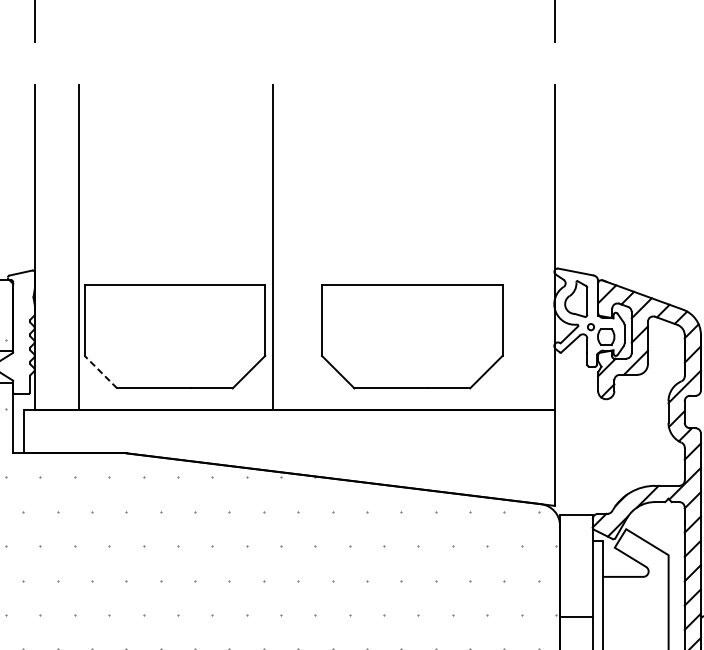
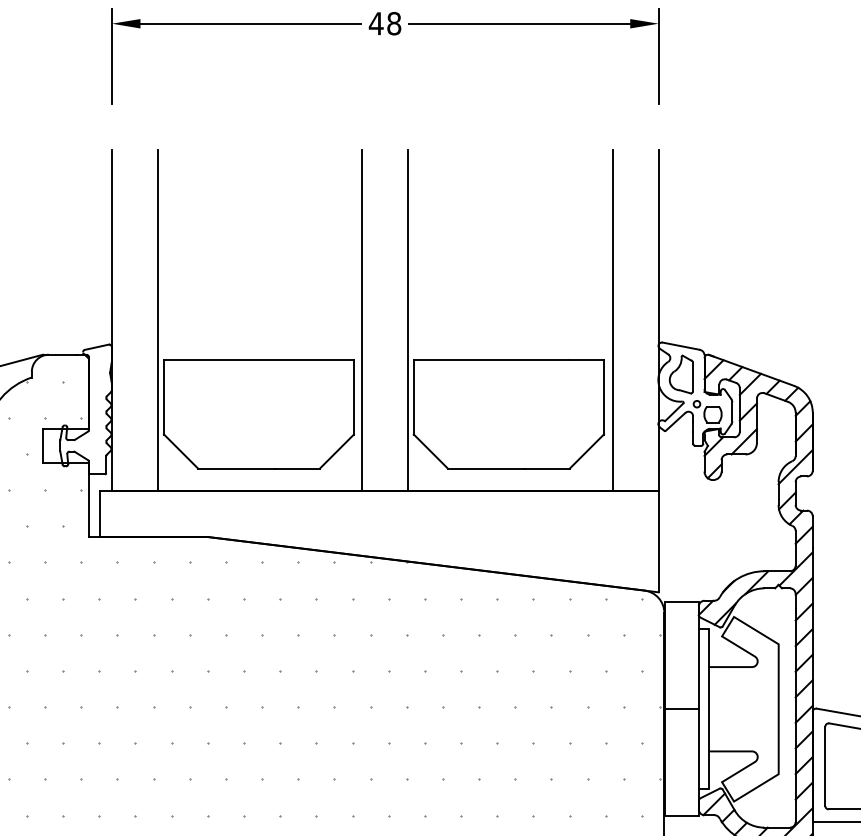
line: (316, 247) -> (408, 320), added
line: (511, 247) -> (613, 320), added
line: (100, 372) -> (180, 451), dashed -> solid

